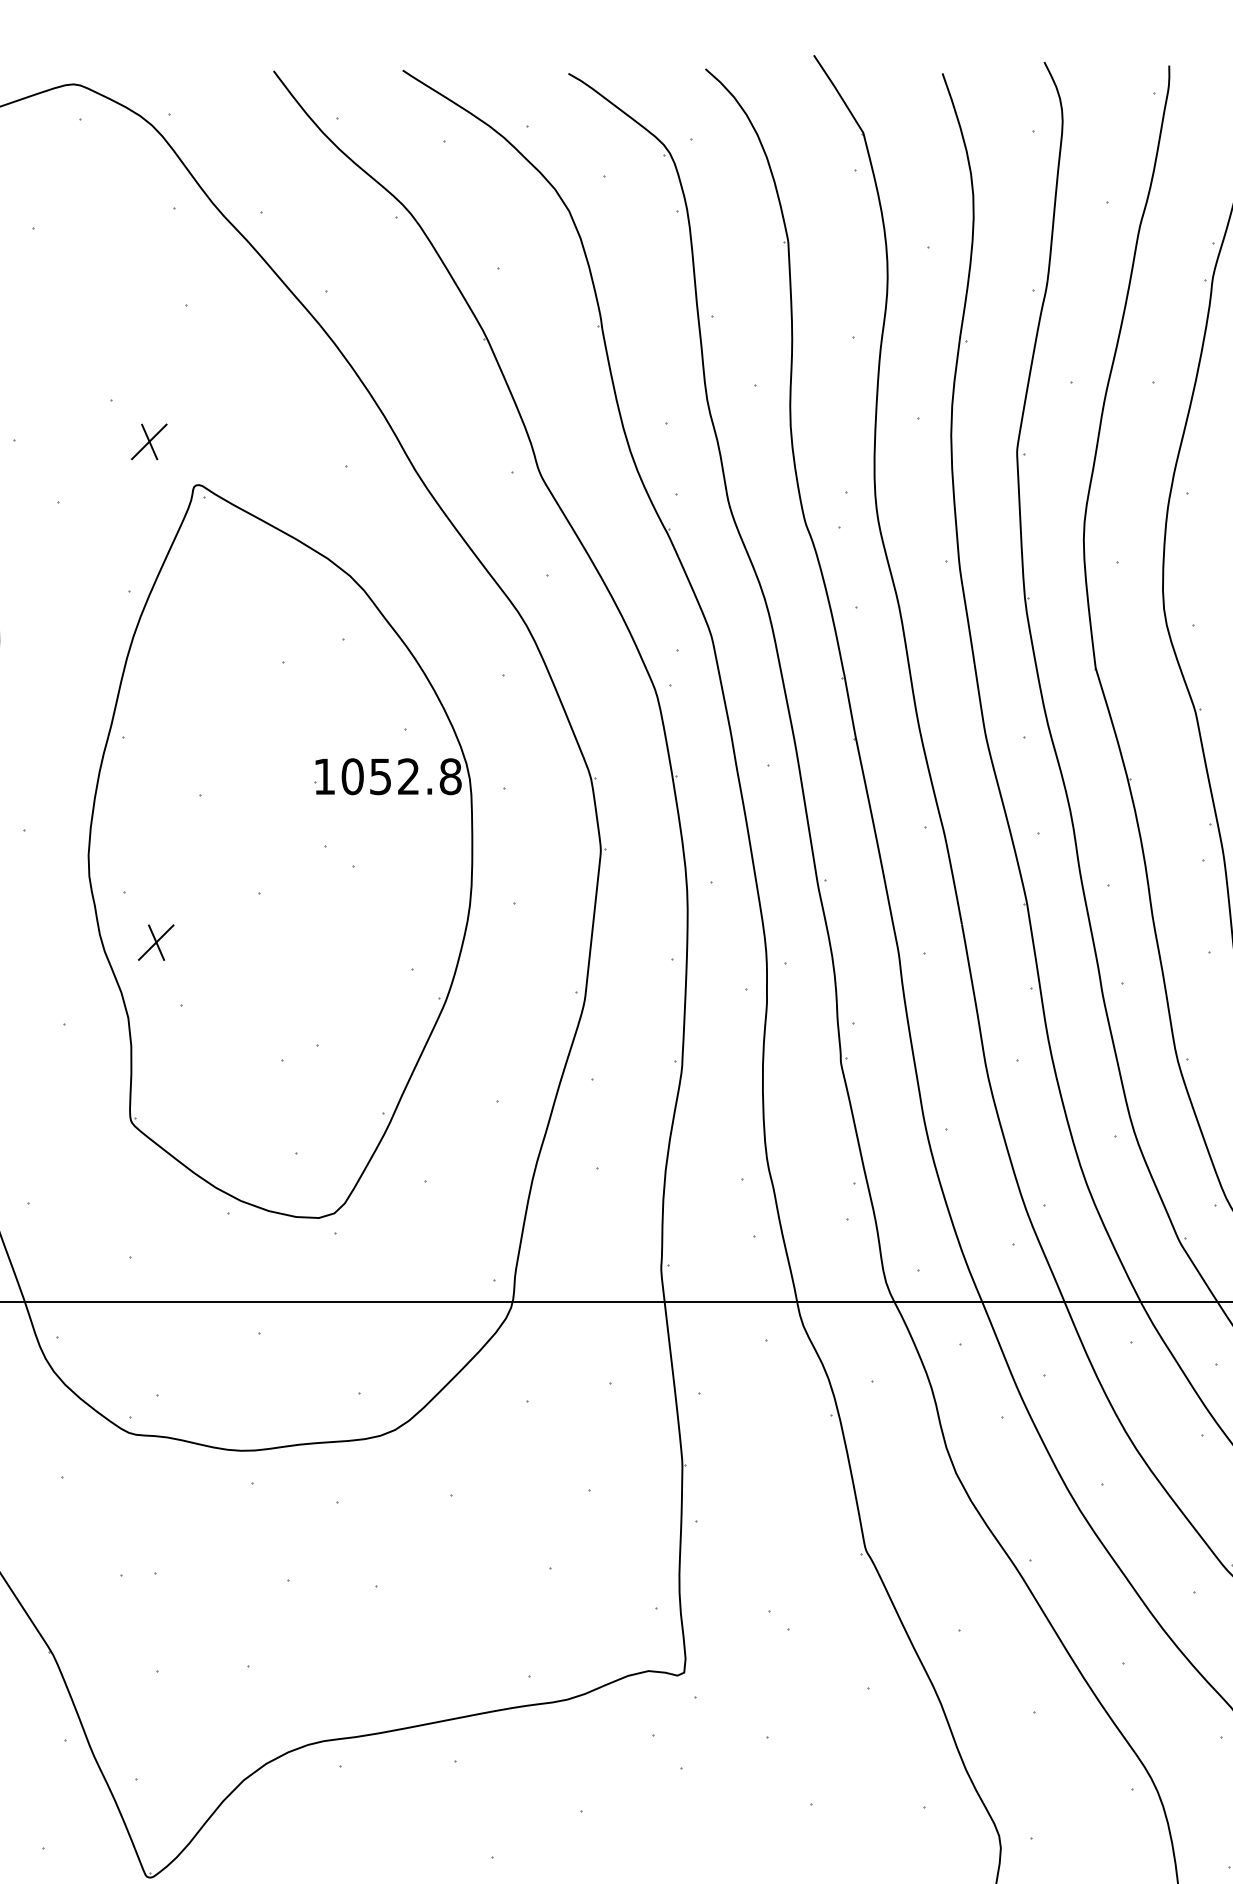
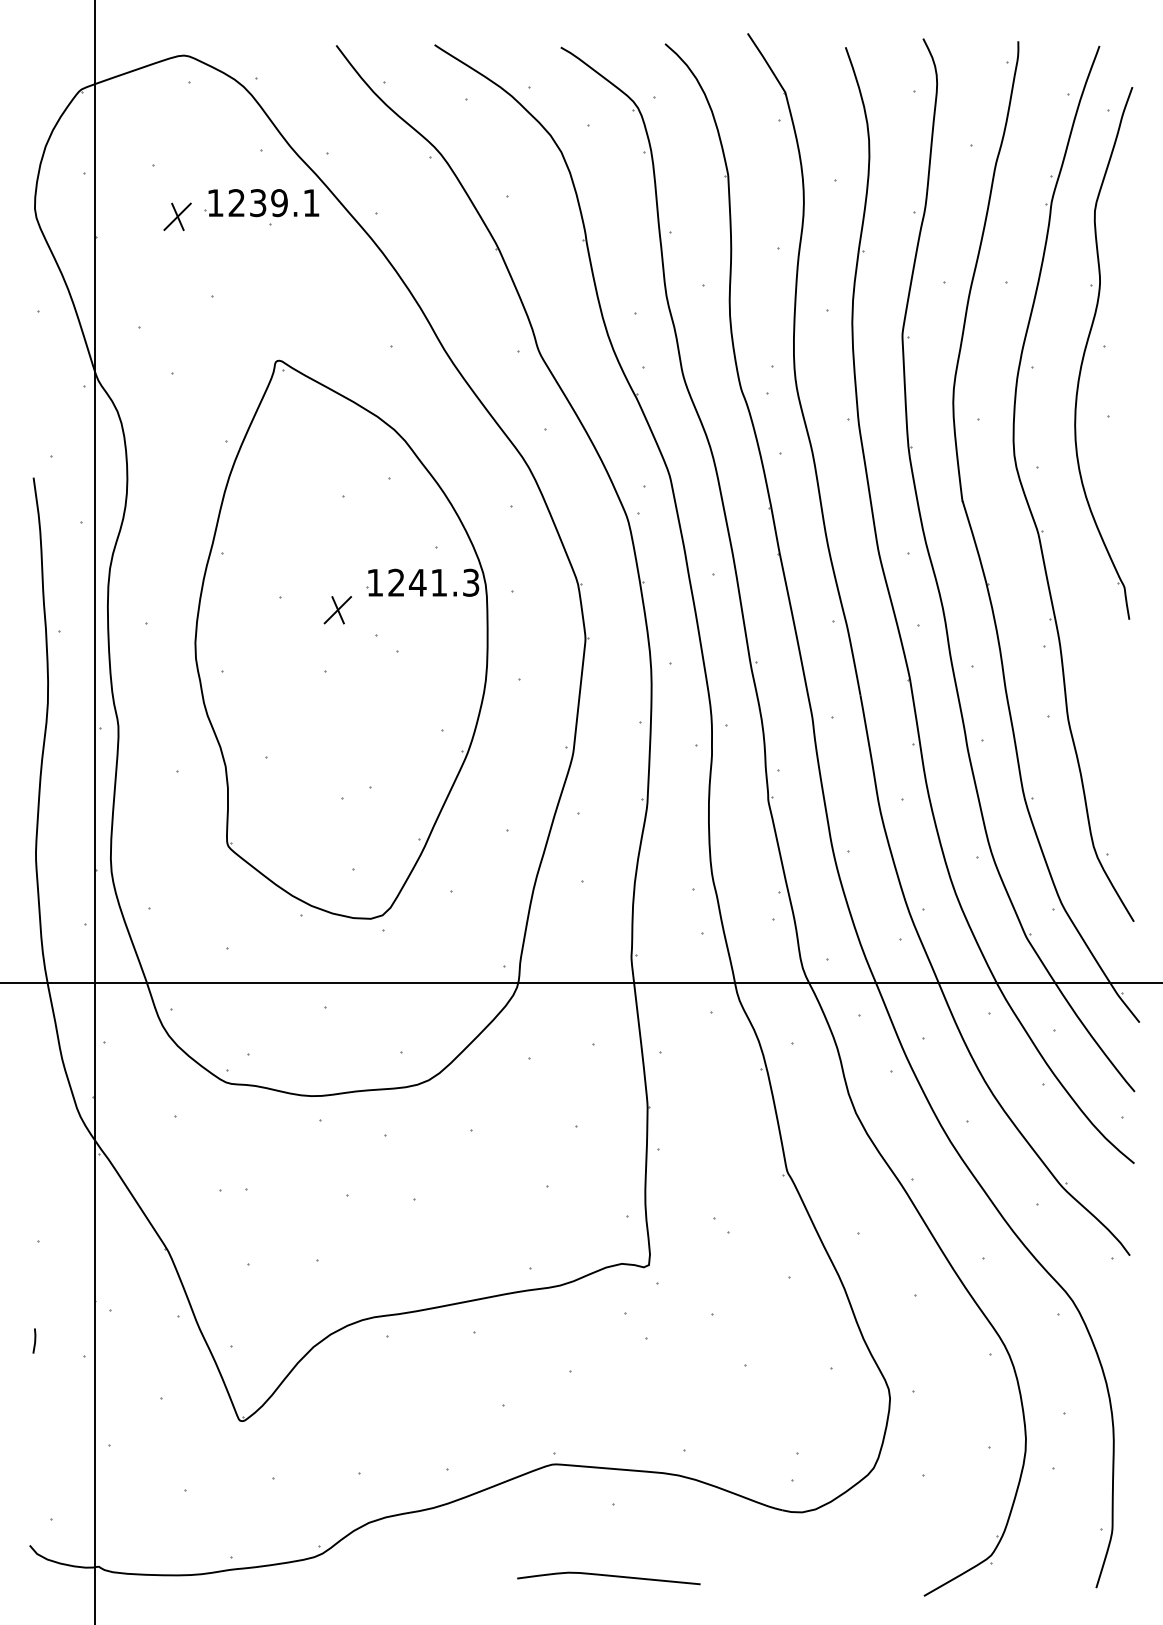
part: (175, 278) -> (261, 203), added
part: (149, 441) -> (177, 216), moved
text: (401, 776) -> (433, 582), 1052.8 -> 1241.3
part: (155, 943) -> (337, 610), moved

